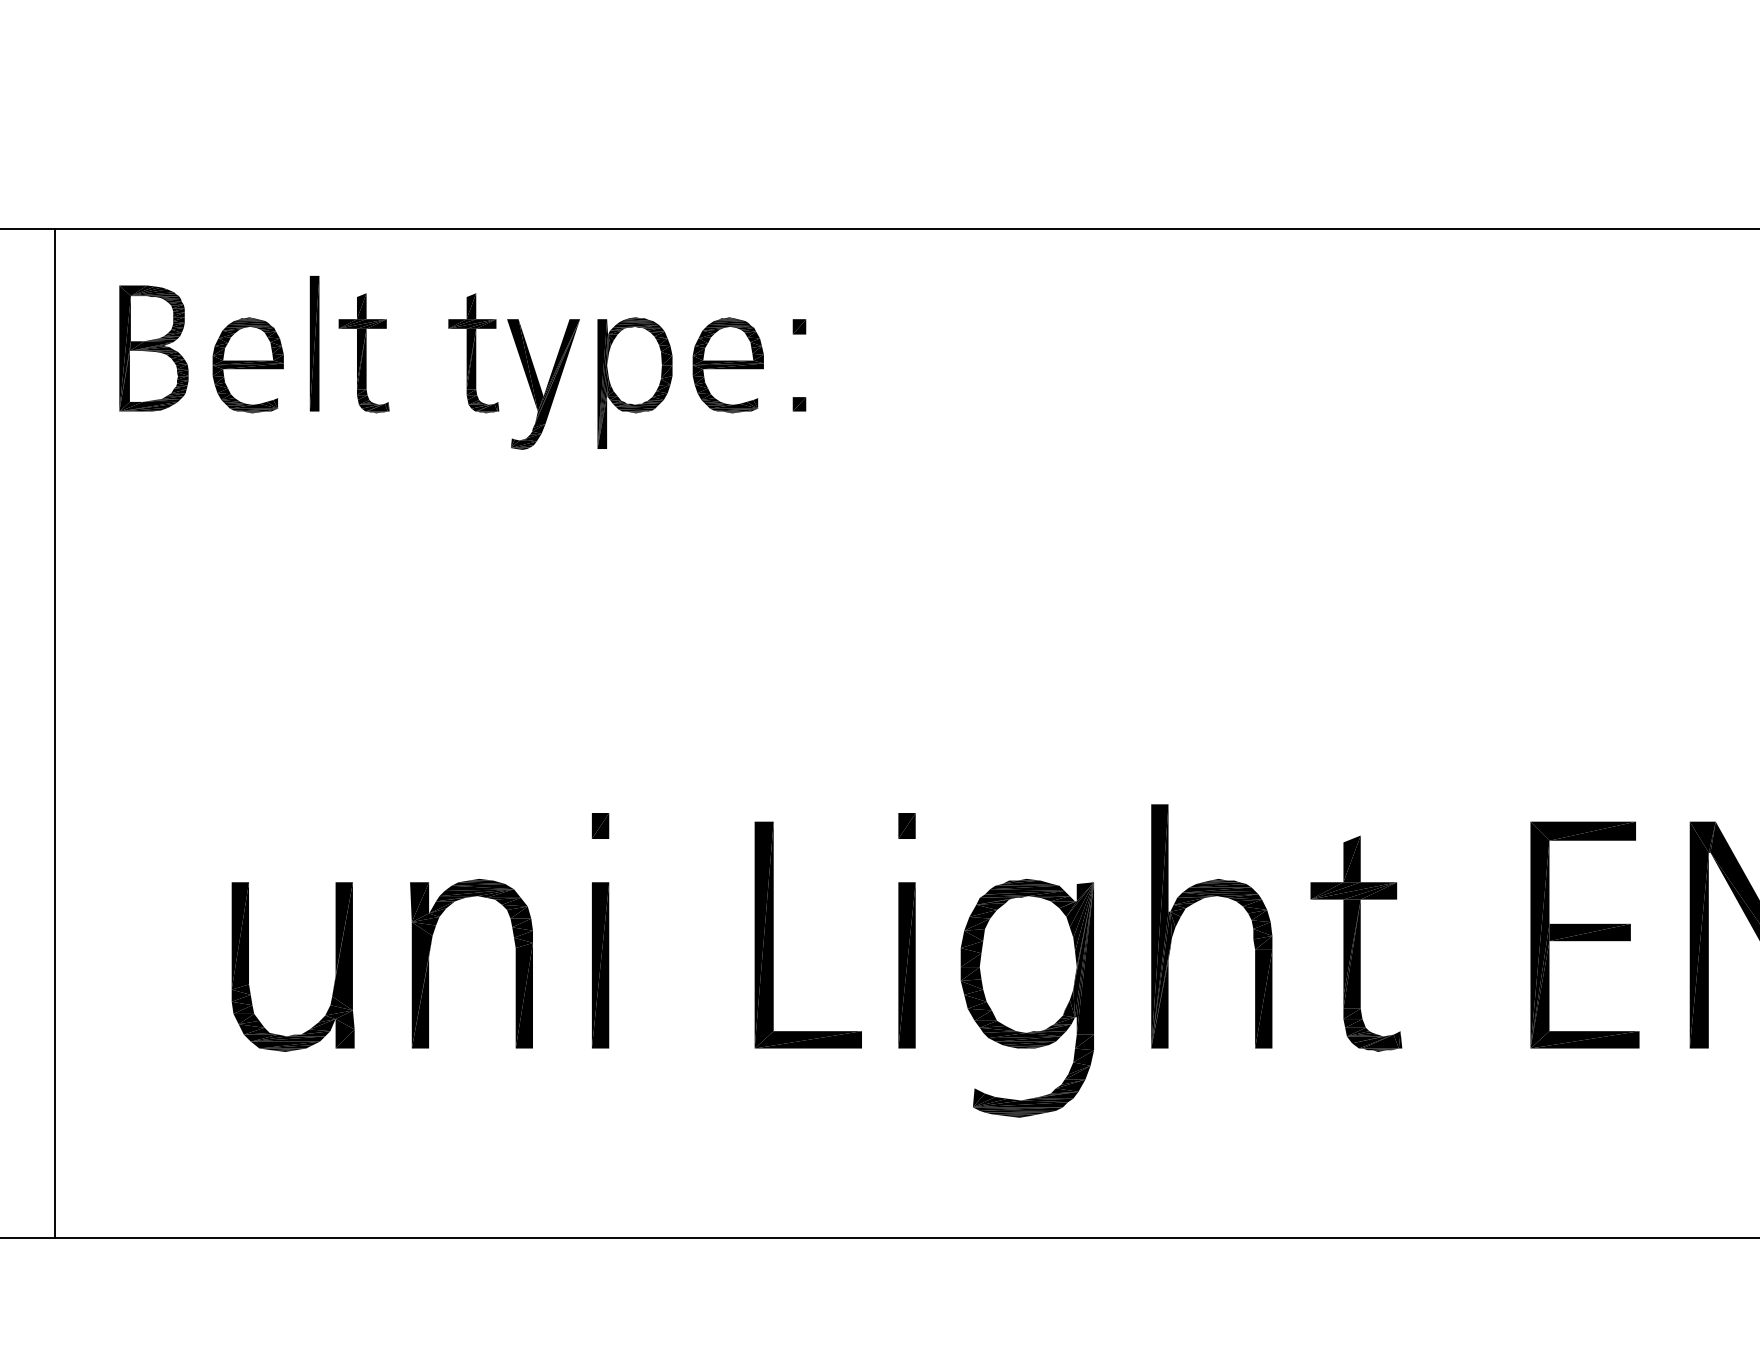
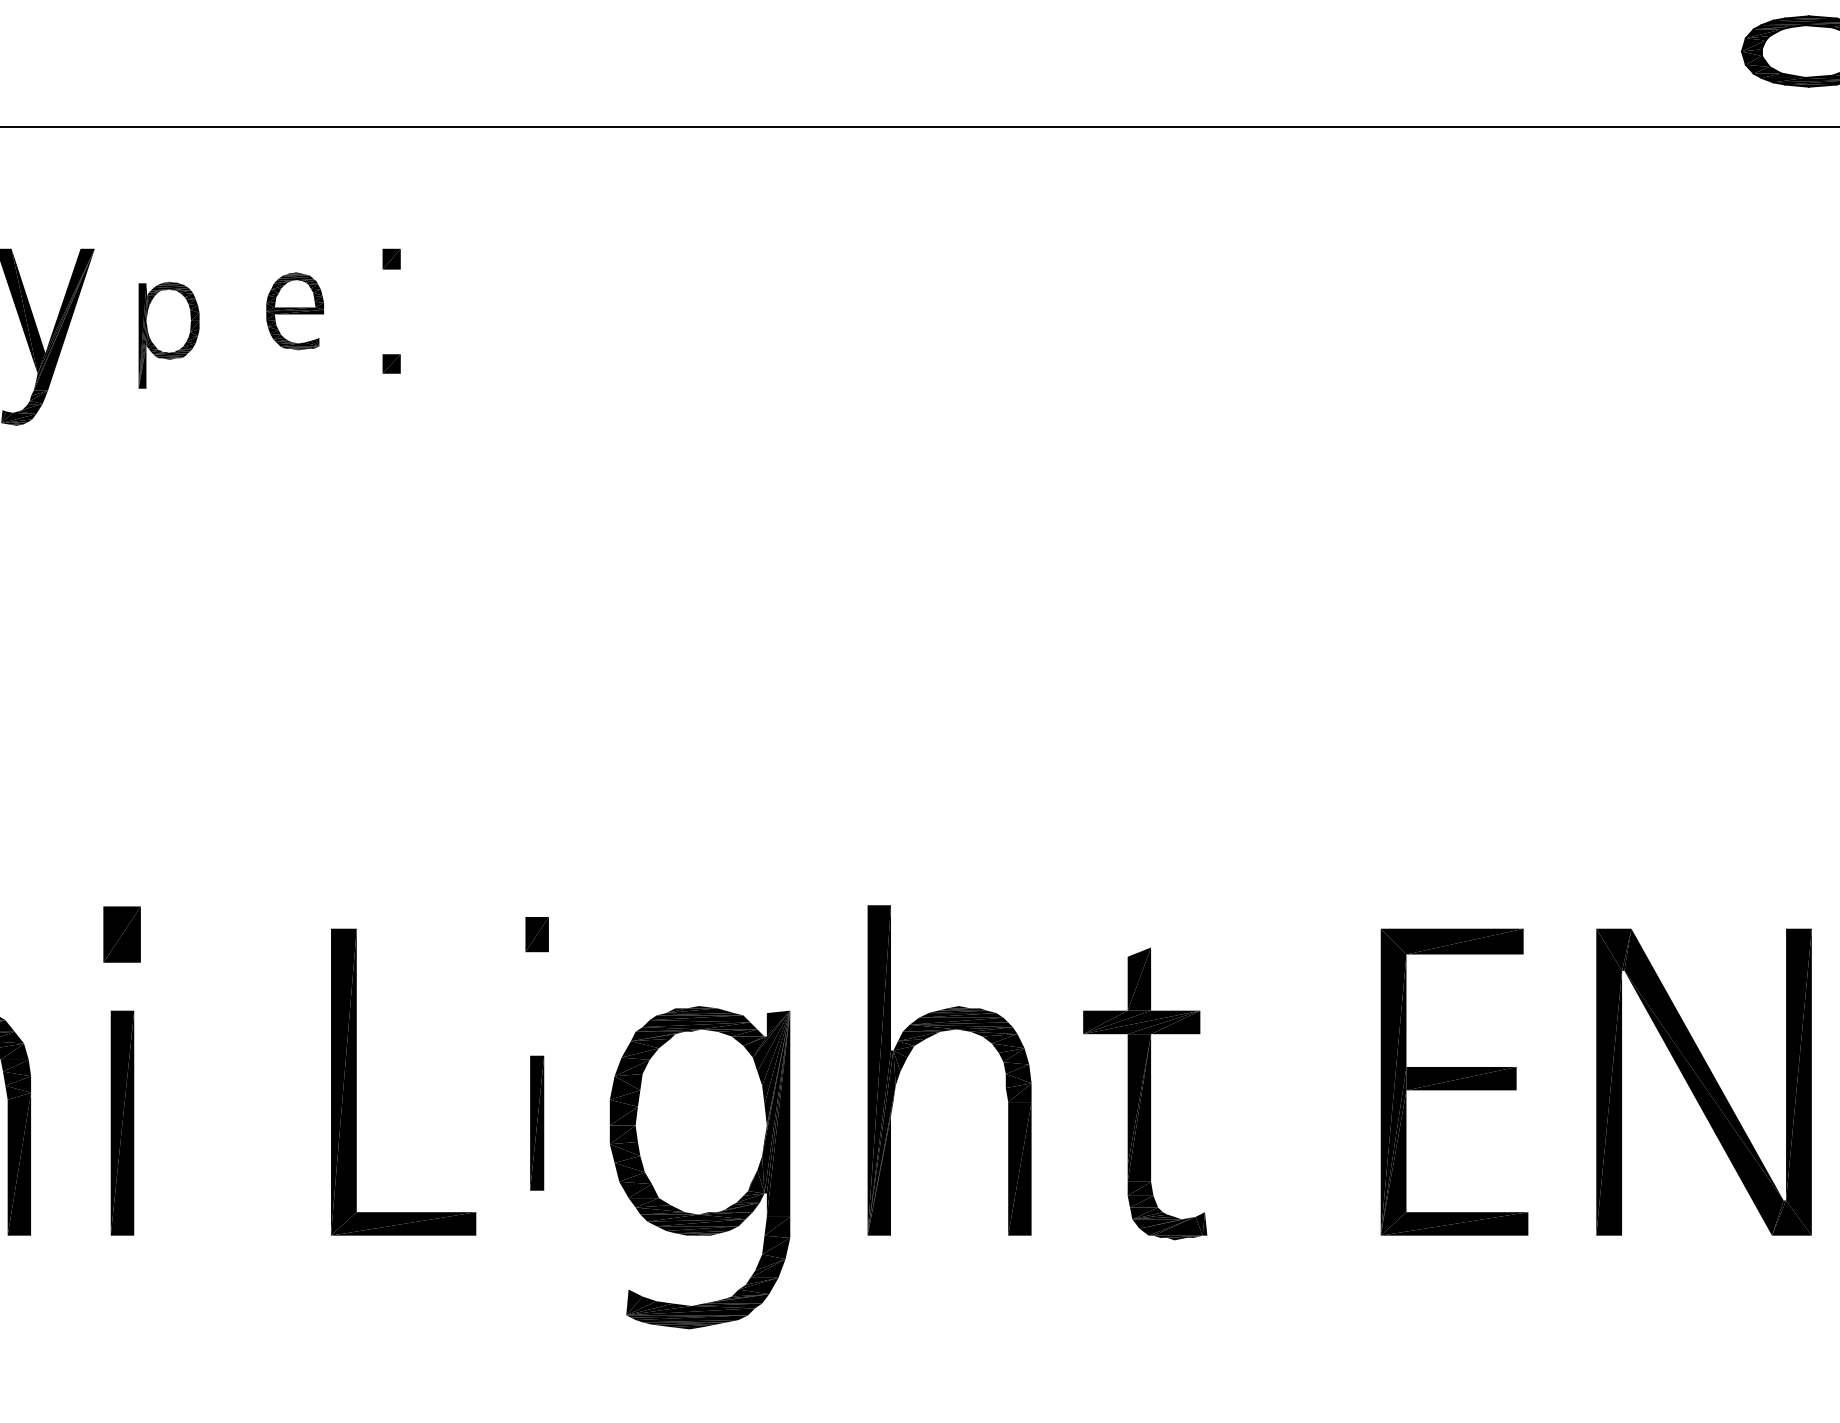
part: (727, 365) -> (294, 311), size x0.6
part: (634, 382) -> (168, 334), size x0.6
part: (600, 825) -> (122, 933), size x1.6
part: (906, 965) -> (536, 1123), size x0.6

